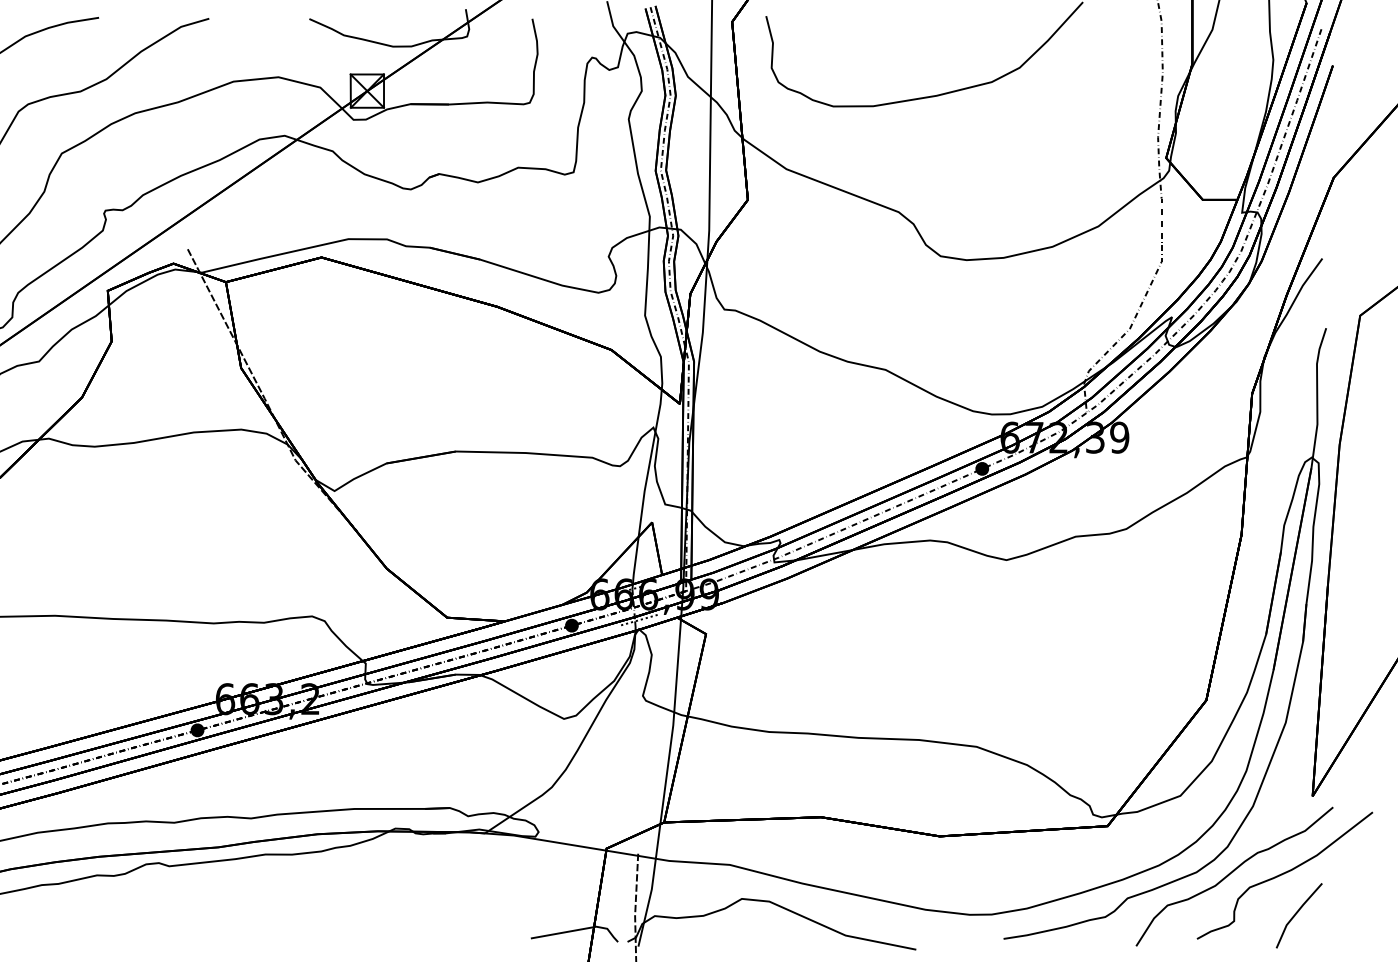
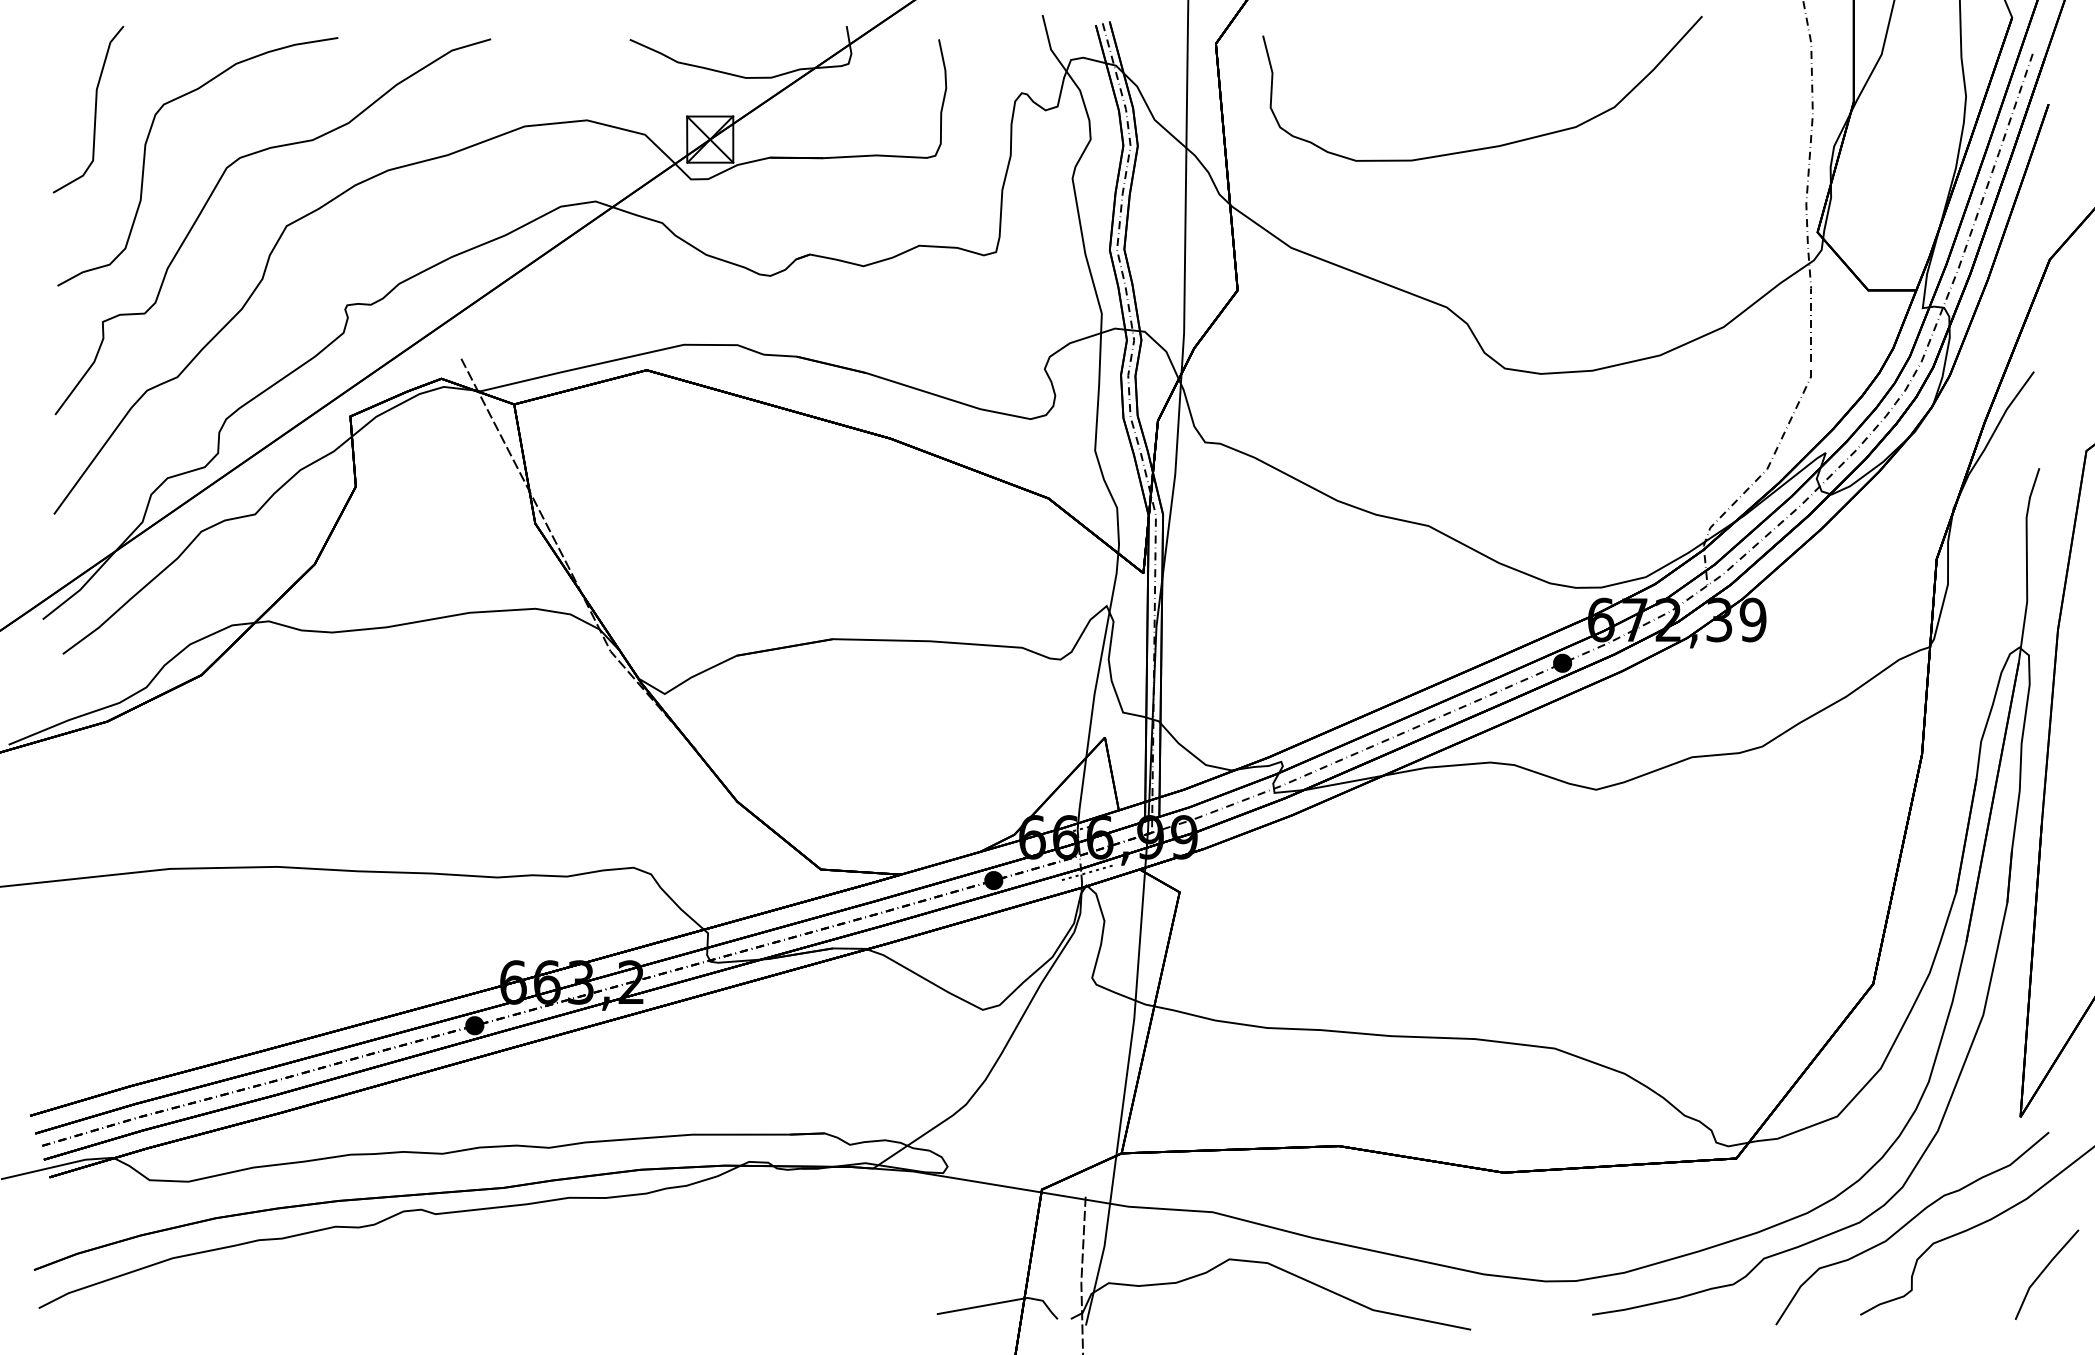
line: (1297, 913) -> (2044, 1271), moved

